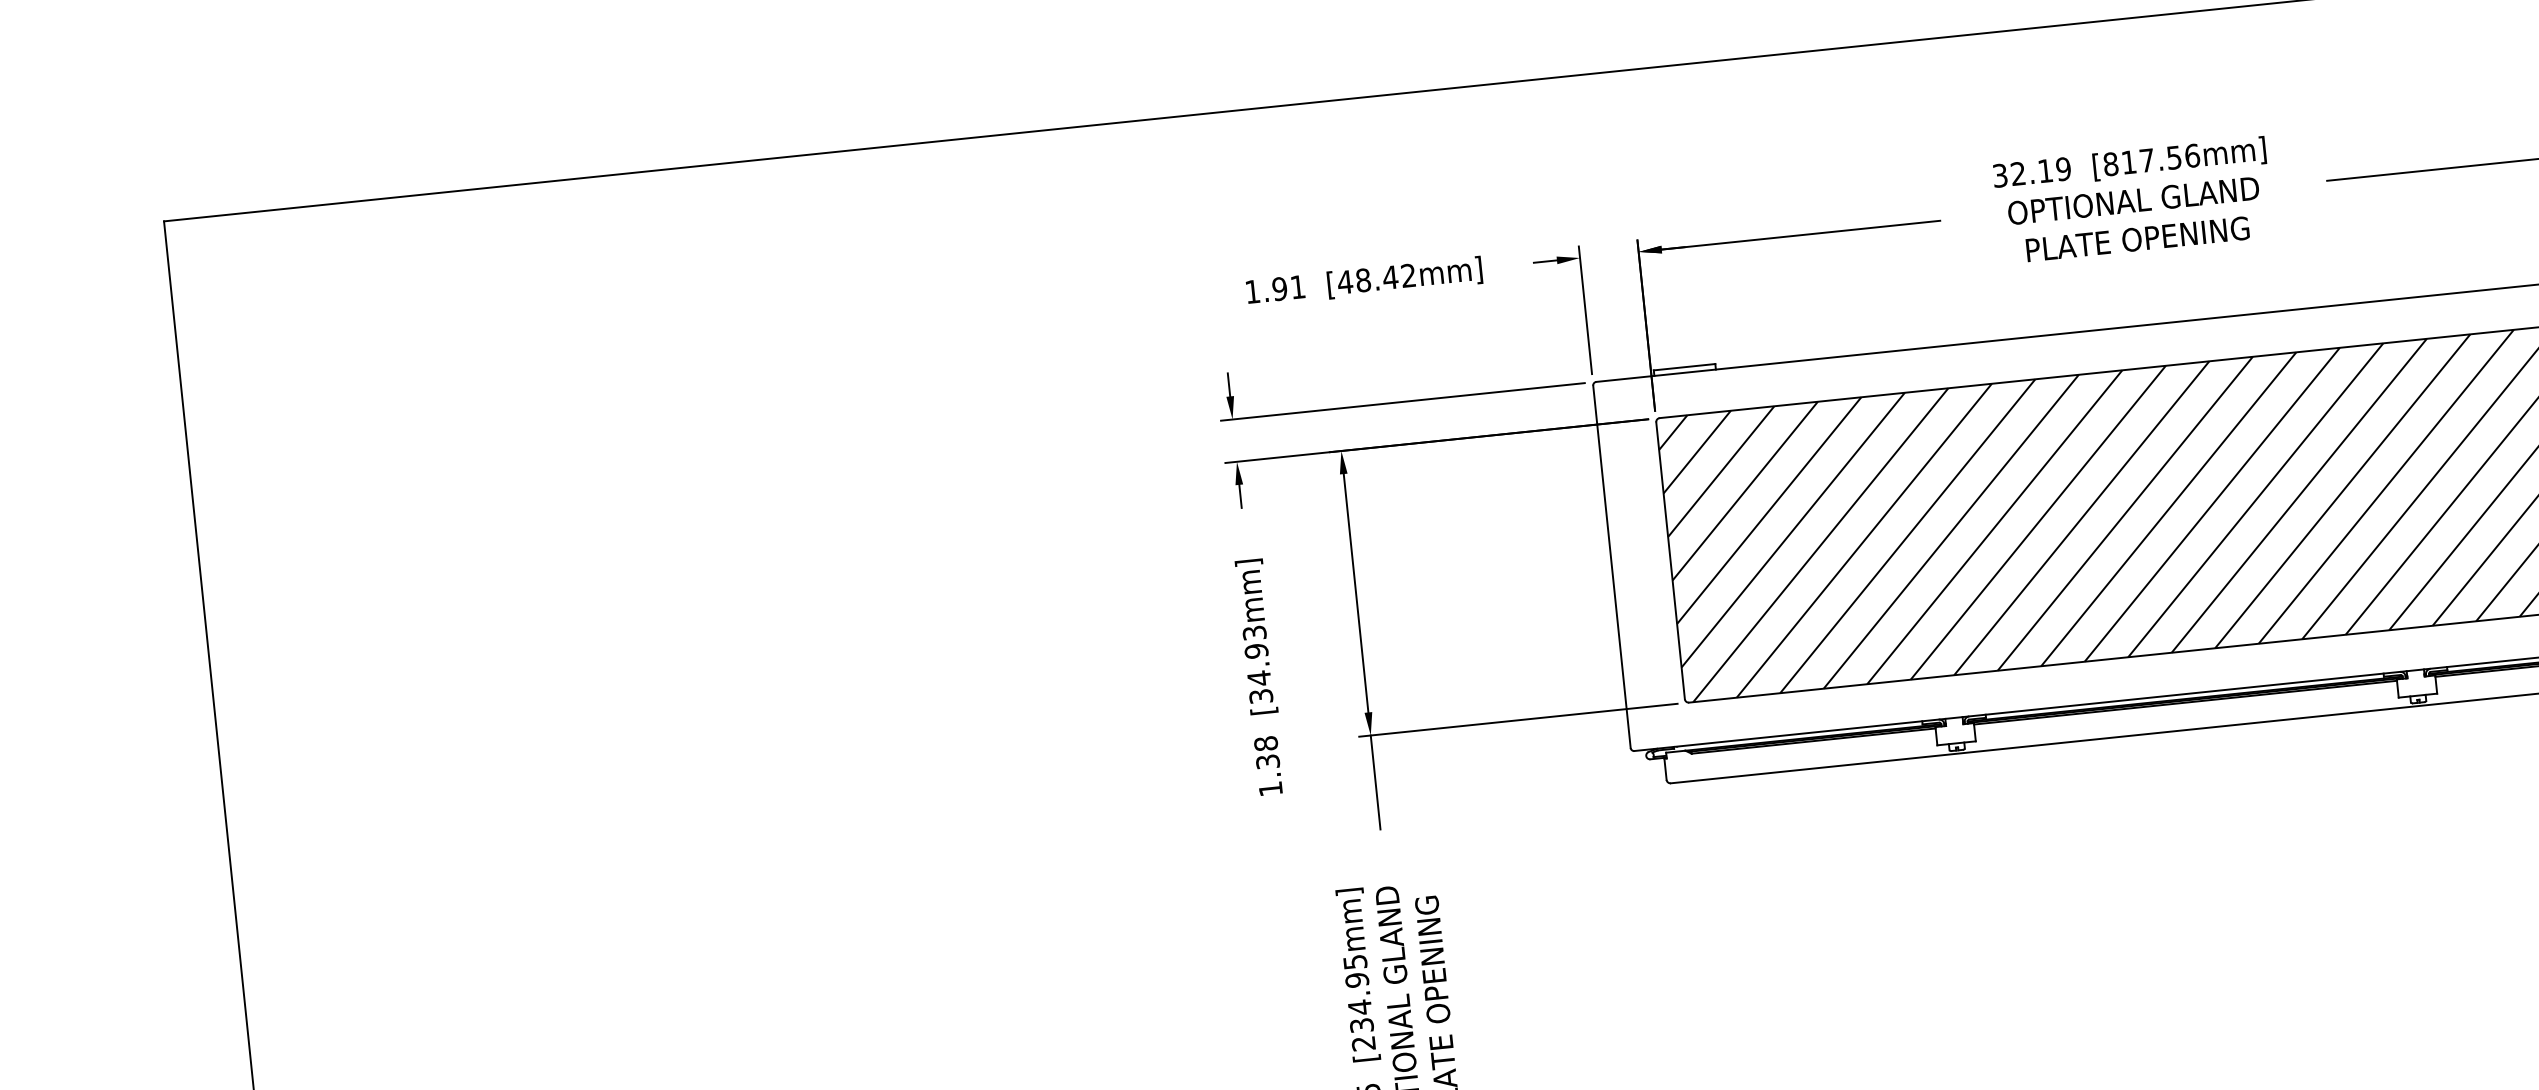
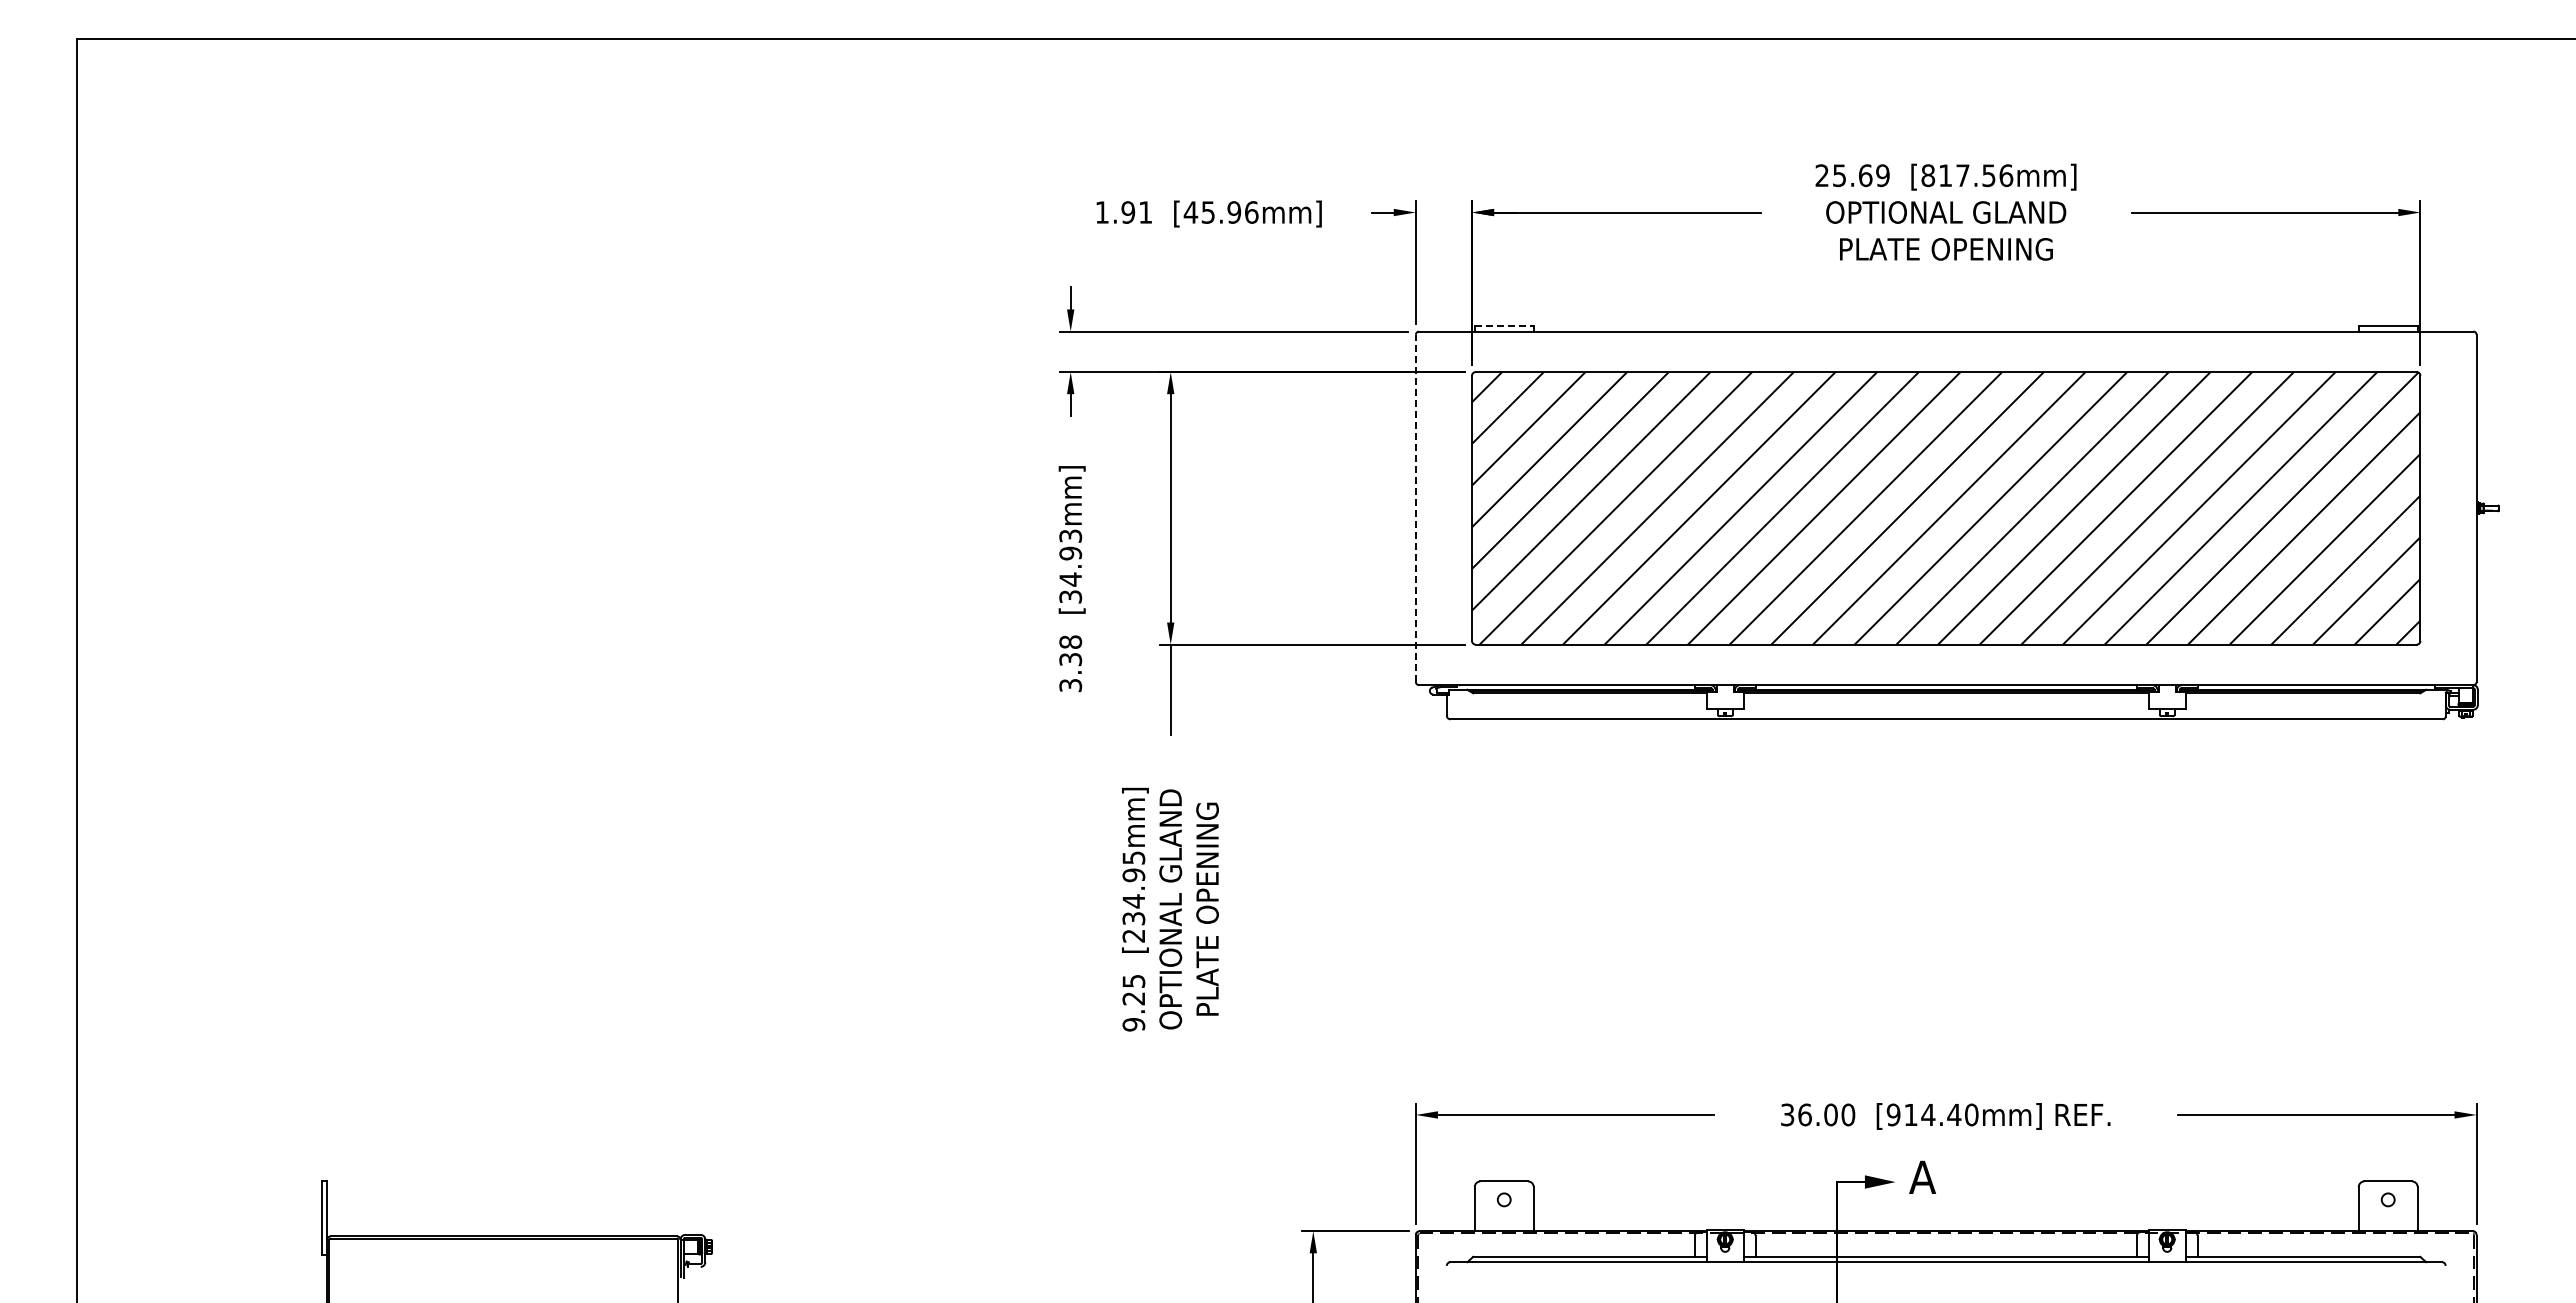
text: (2022, 173) -> (1843, 175), 32.19 -> 25.69
text: (1385, 278) -> (1229, 212), [48.42mm] -> [45.96mm]
line: (1684, 367) -> (1504, 326), solid -> dashed
line: (1611, 567) -> (1415, 508), solid -> dashed
text: (1270, 788) -> (1070, 685), 1.38 -> 3.38

